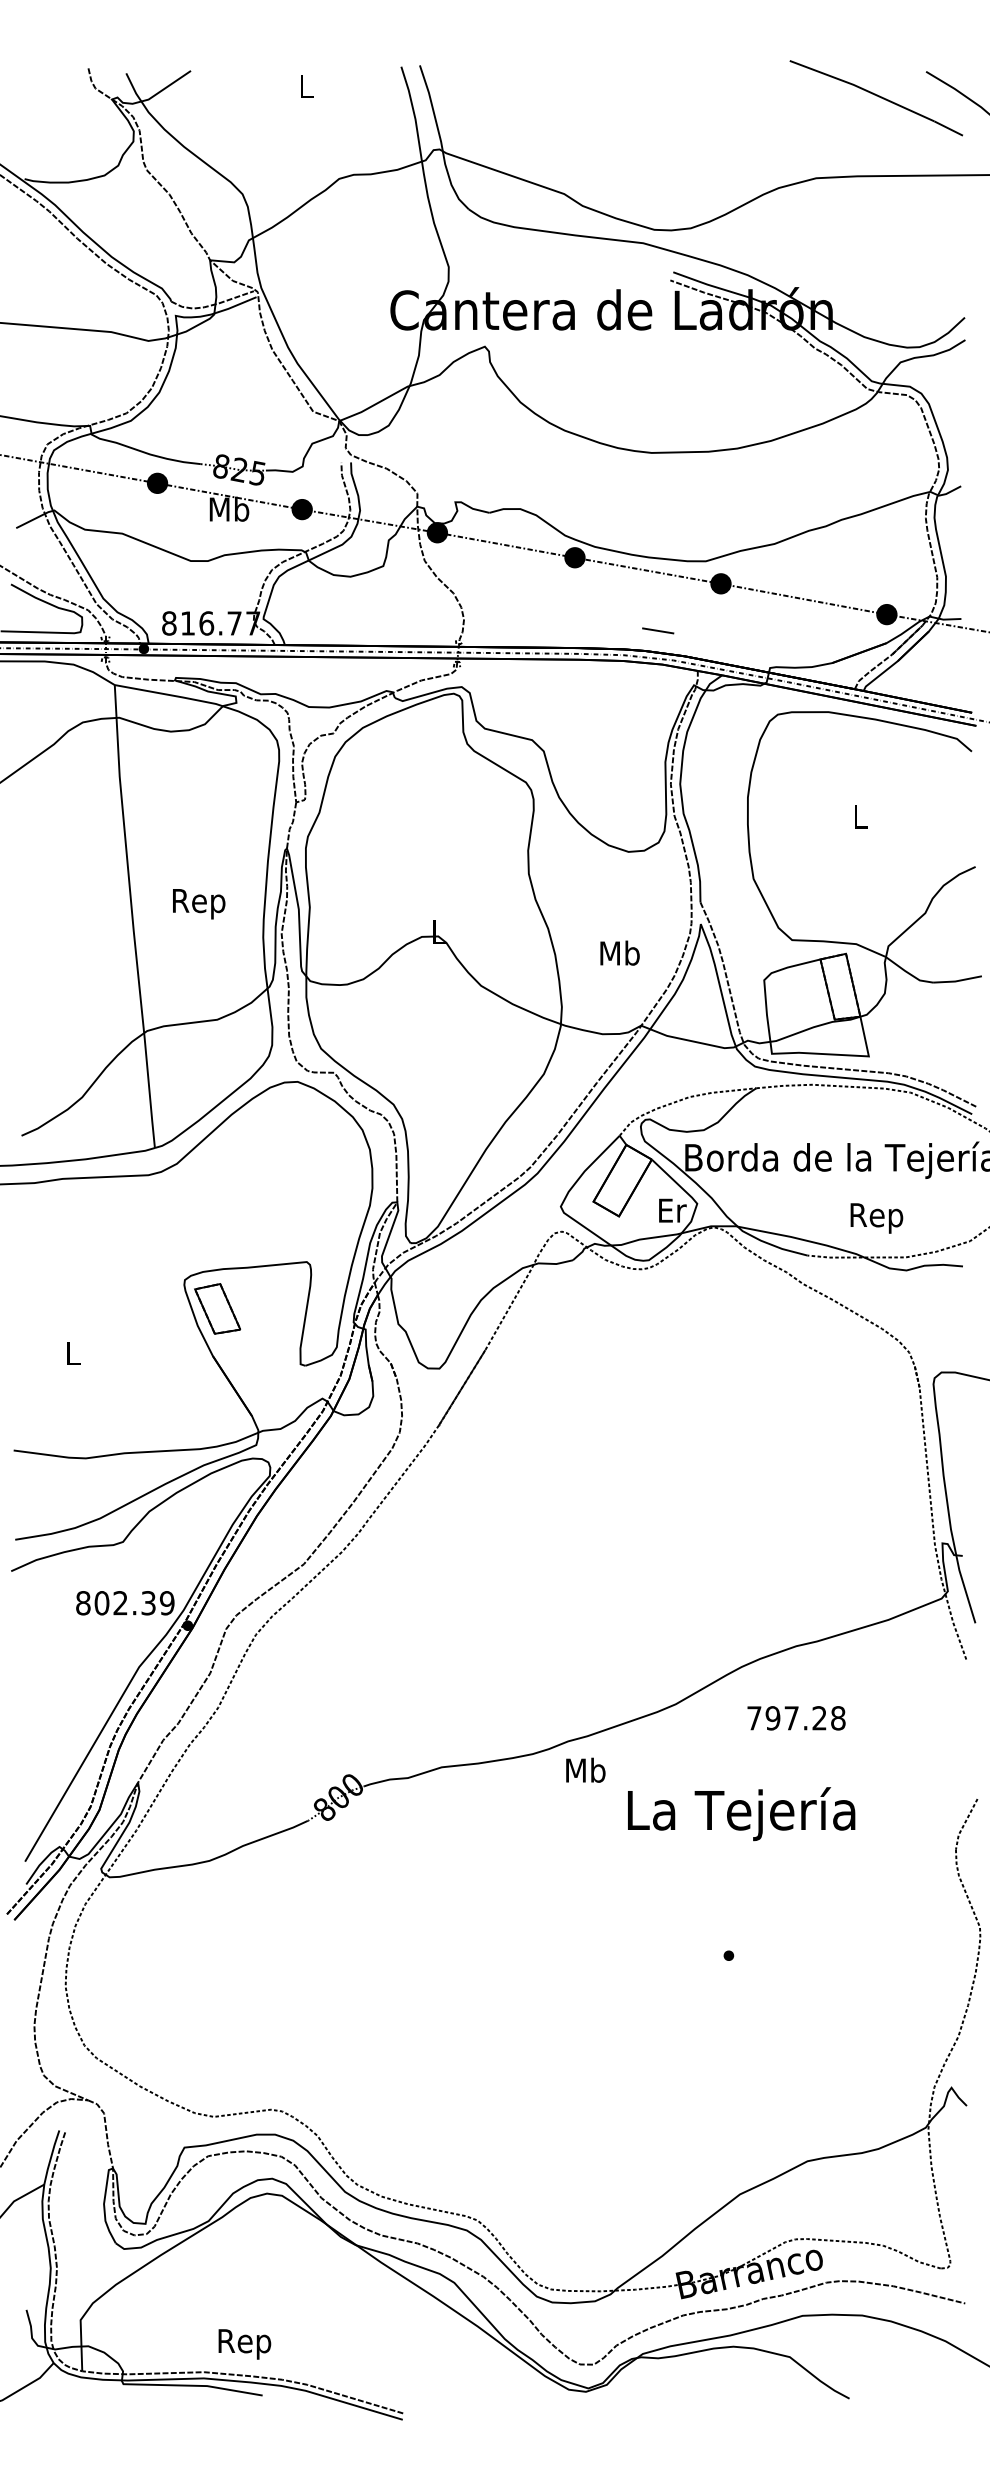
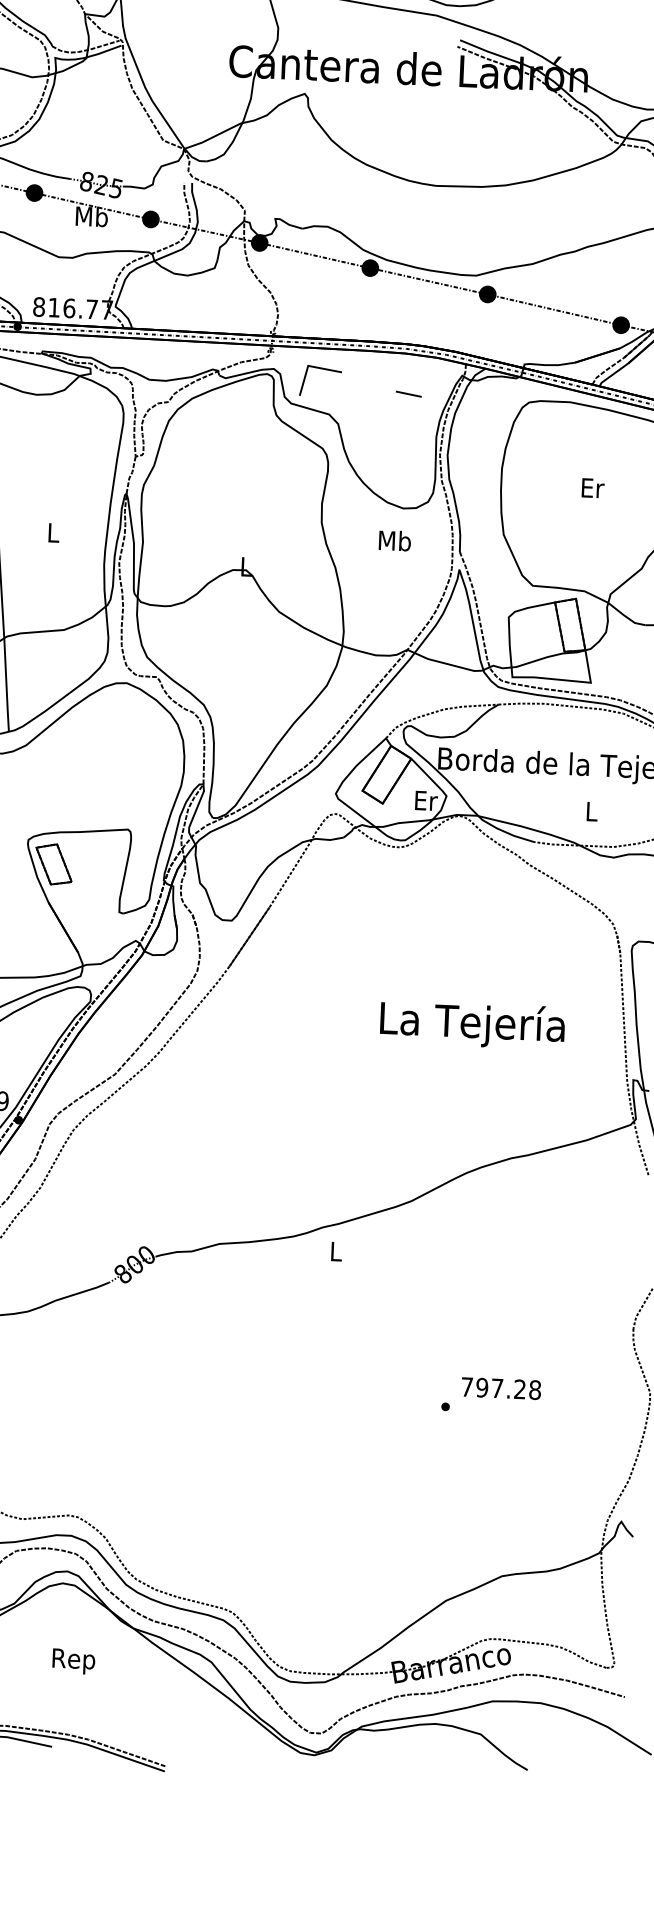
line: (658, 630) -> (409, 393), moved
line: (522, 685) -> (323, 369), added
text: (861, 816) -> (593, 488), L -> Er
text: (199, 904) -> (53, 535), Rep -> L
text: (619, 952) -> (394, 540), moved
text: (876, 1218) -> (591, 814), Rep -> L
text: (796, 1718) -> (501, 1388), moved
text: (585, 1769) -> (335, 1250), Mb -> L
text: (741, 1814) -> (472, 1025), moved
text: (244, 2344) -> (73, 1661), moved

